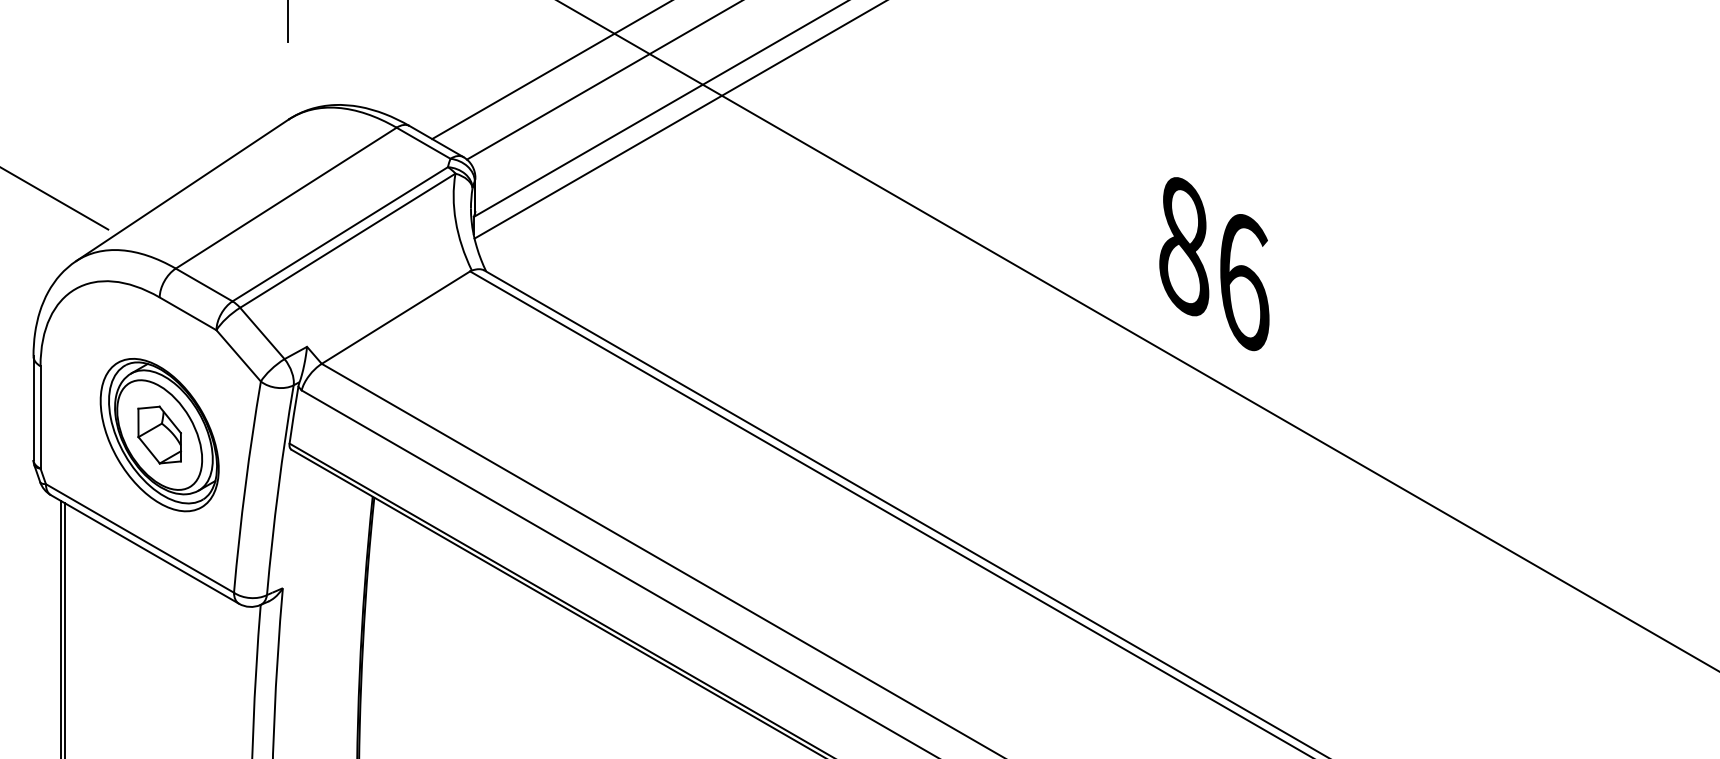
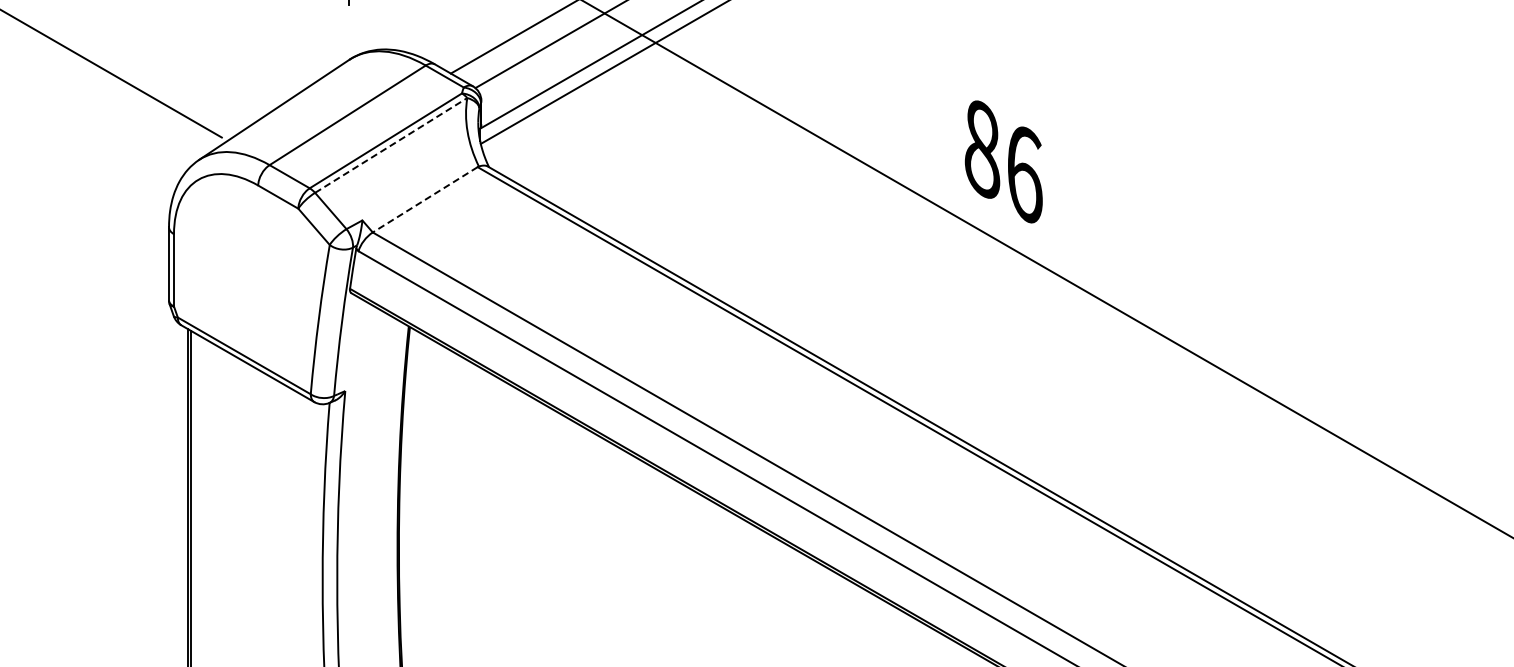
line: (348, 240) -> (391, 145), solid -> dashed
line: (396, 317) -> (425, 199), solid -> dashed
part: (158, 434) -> (257, 282), removed

